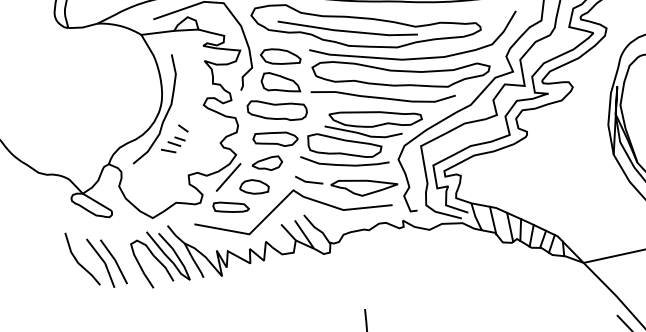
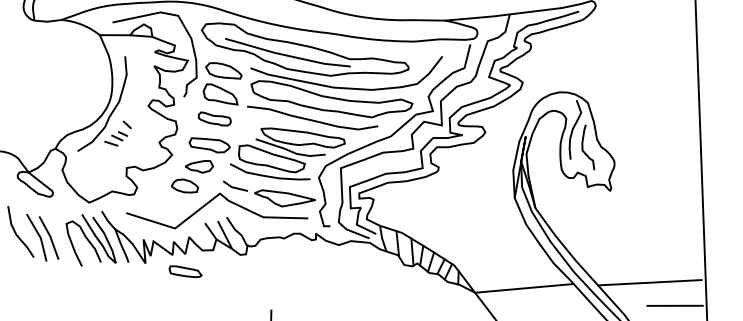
part: (277, 109) -> (214, 118), size x0.6
line: (228, 177) -> (162, 174), removed
part: (230, 206) -> (185, 271), moved

